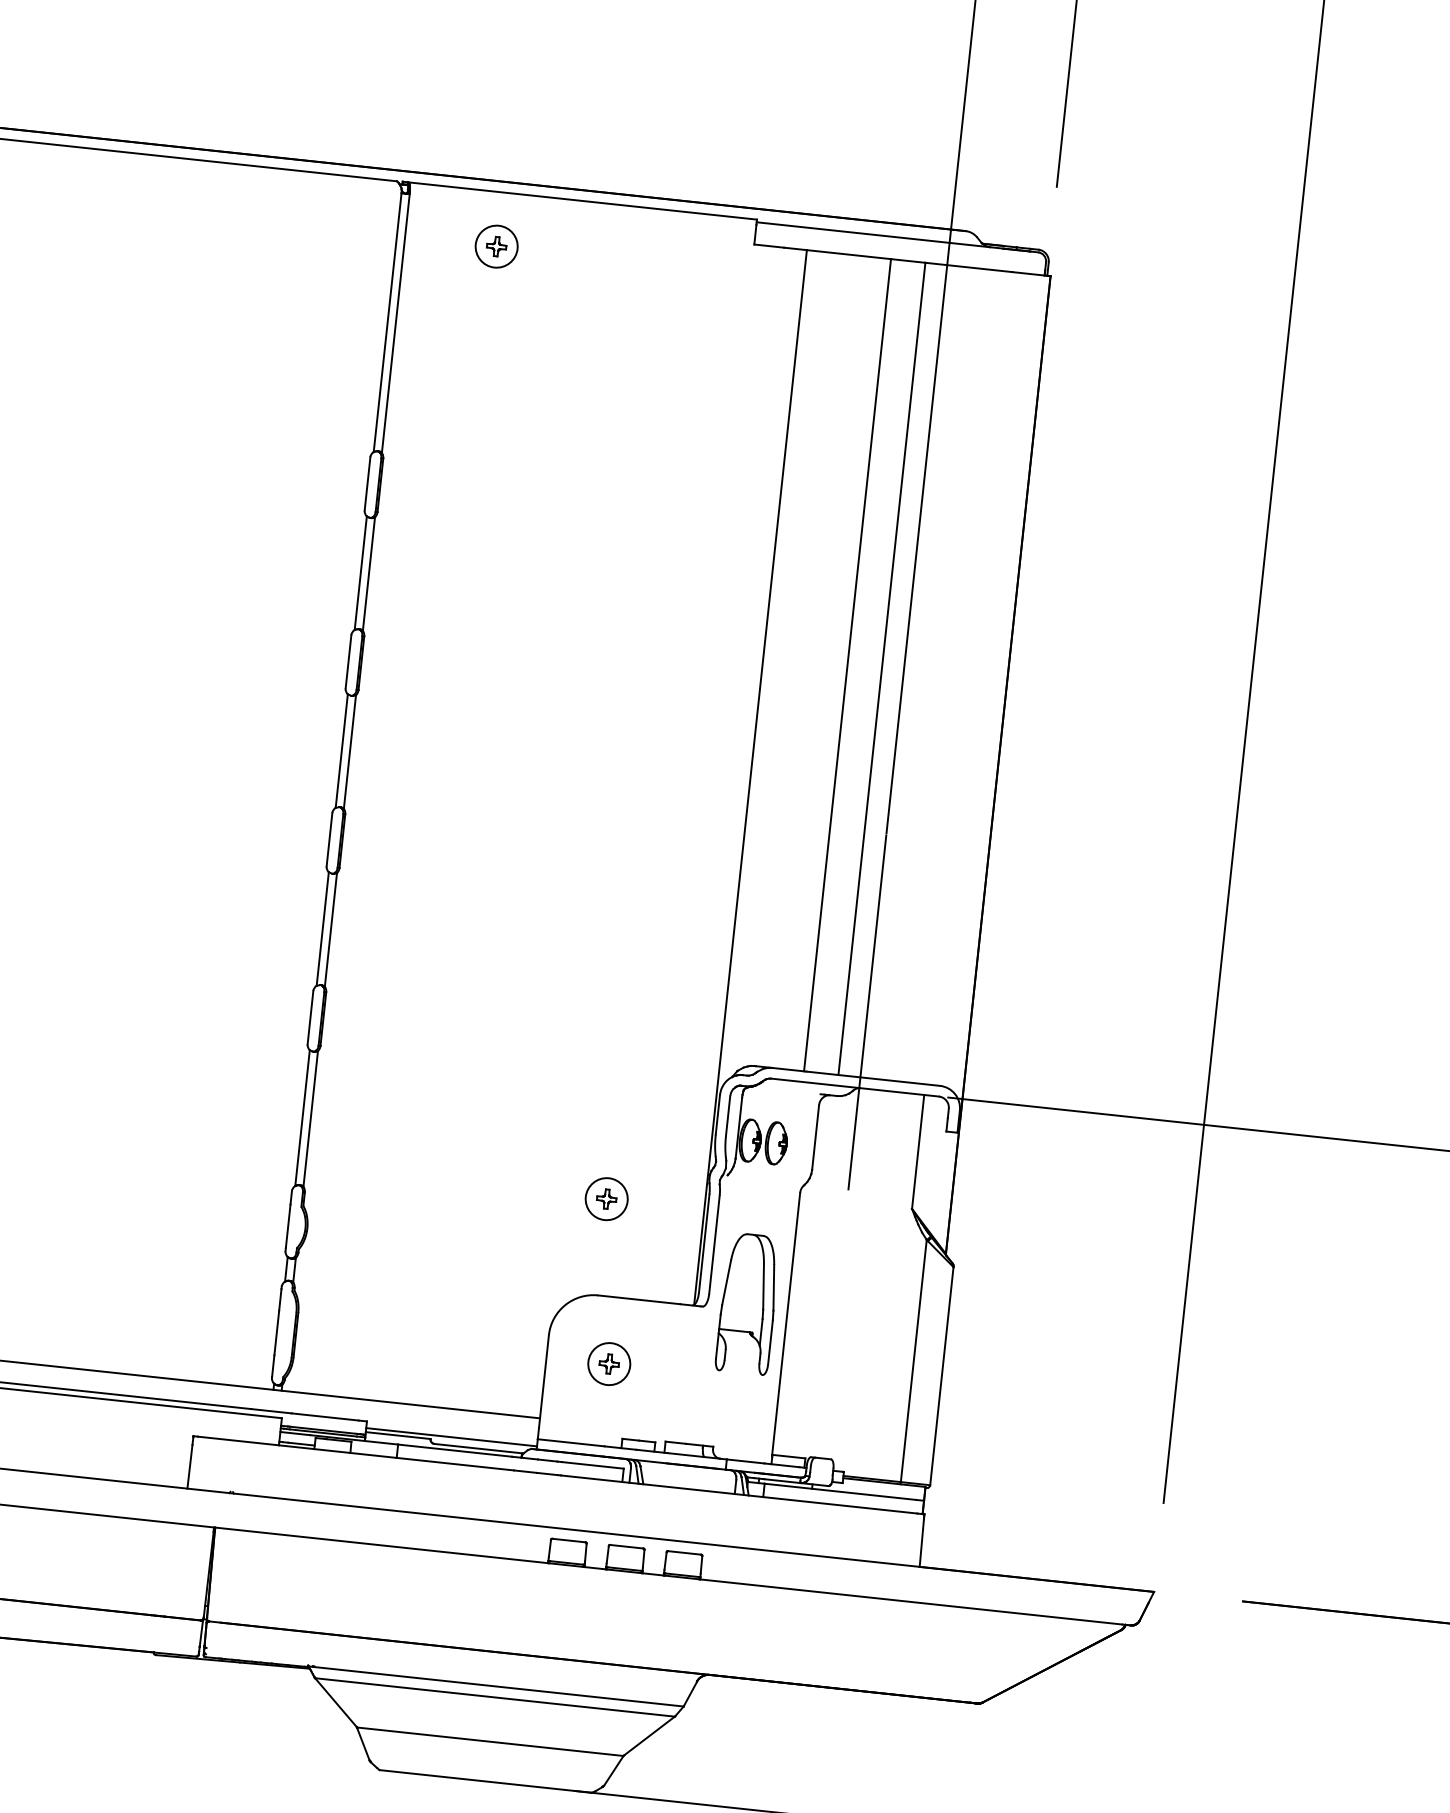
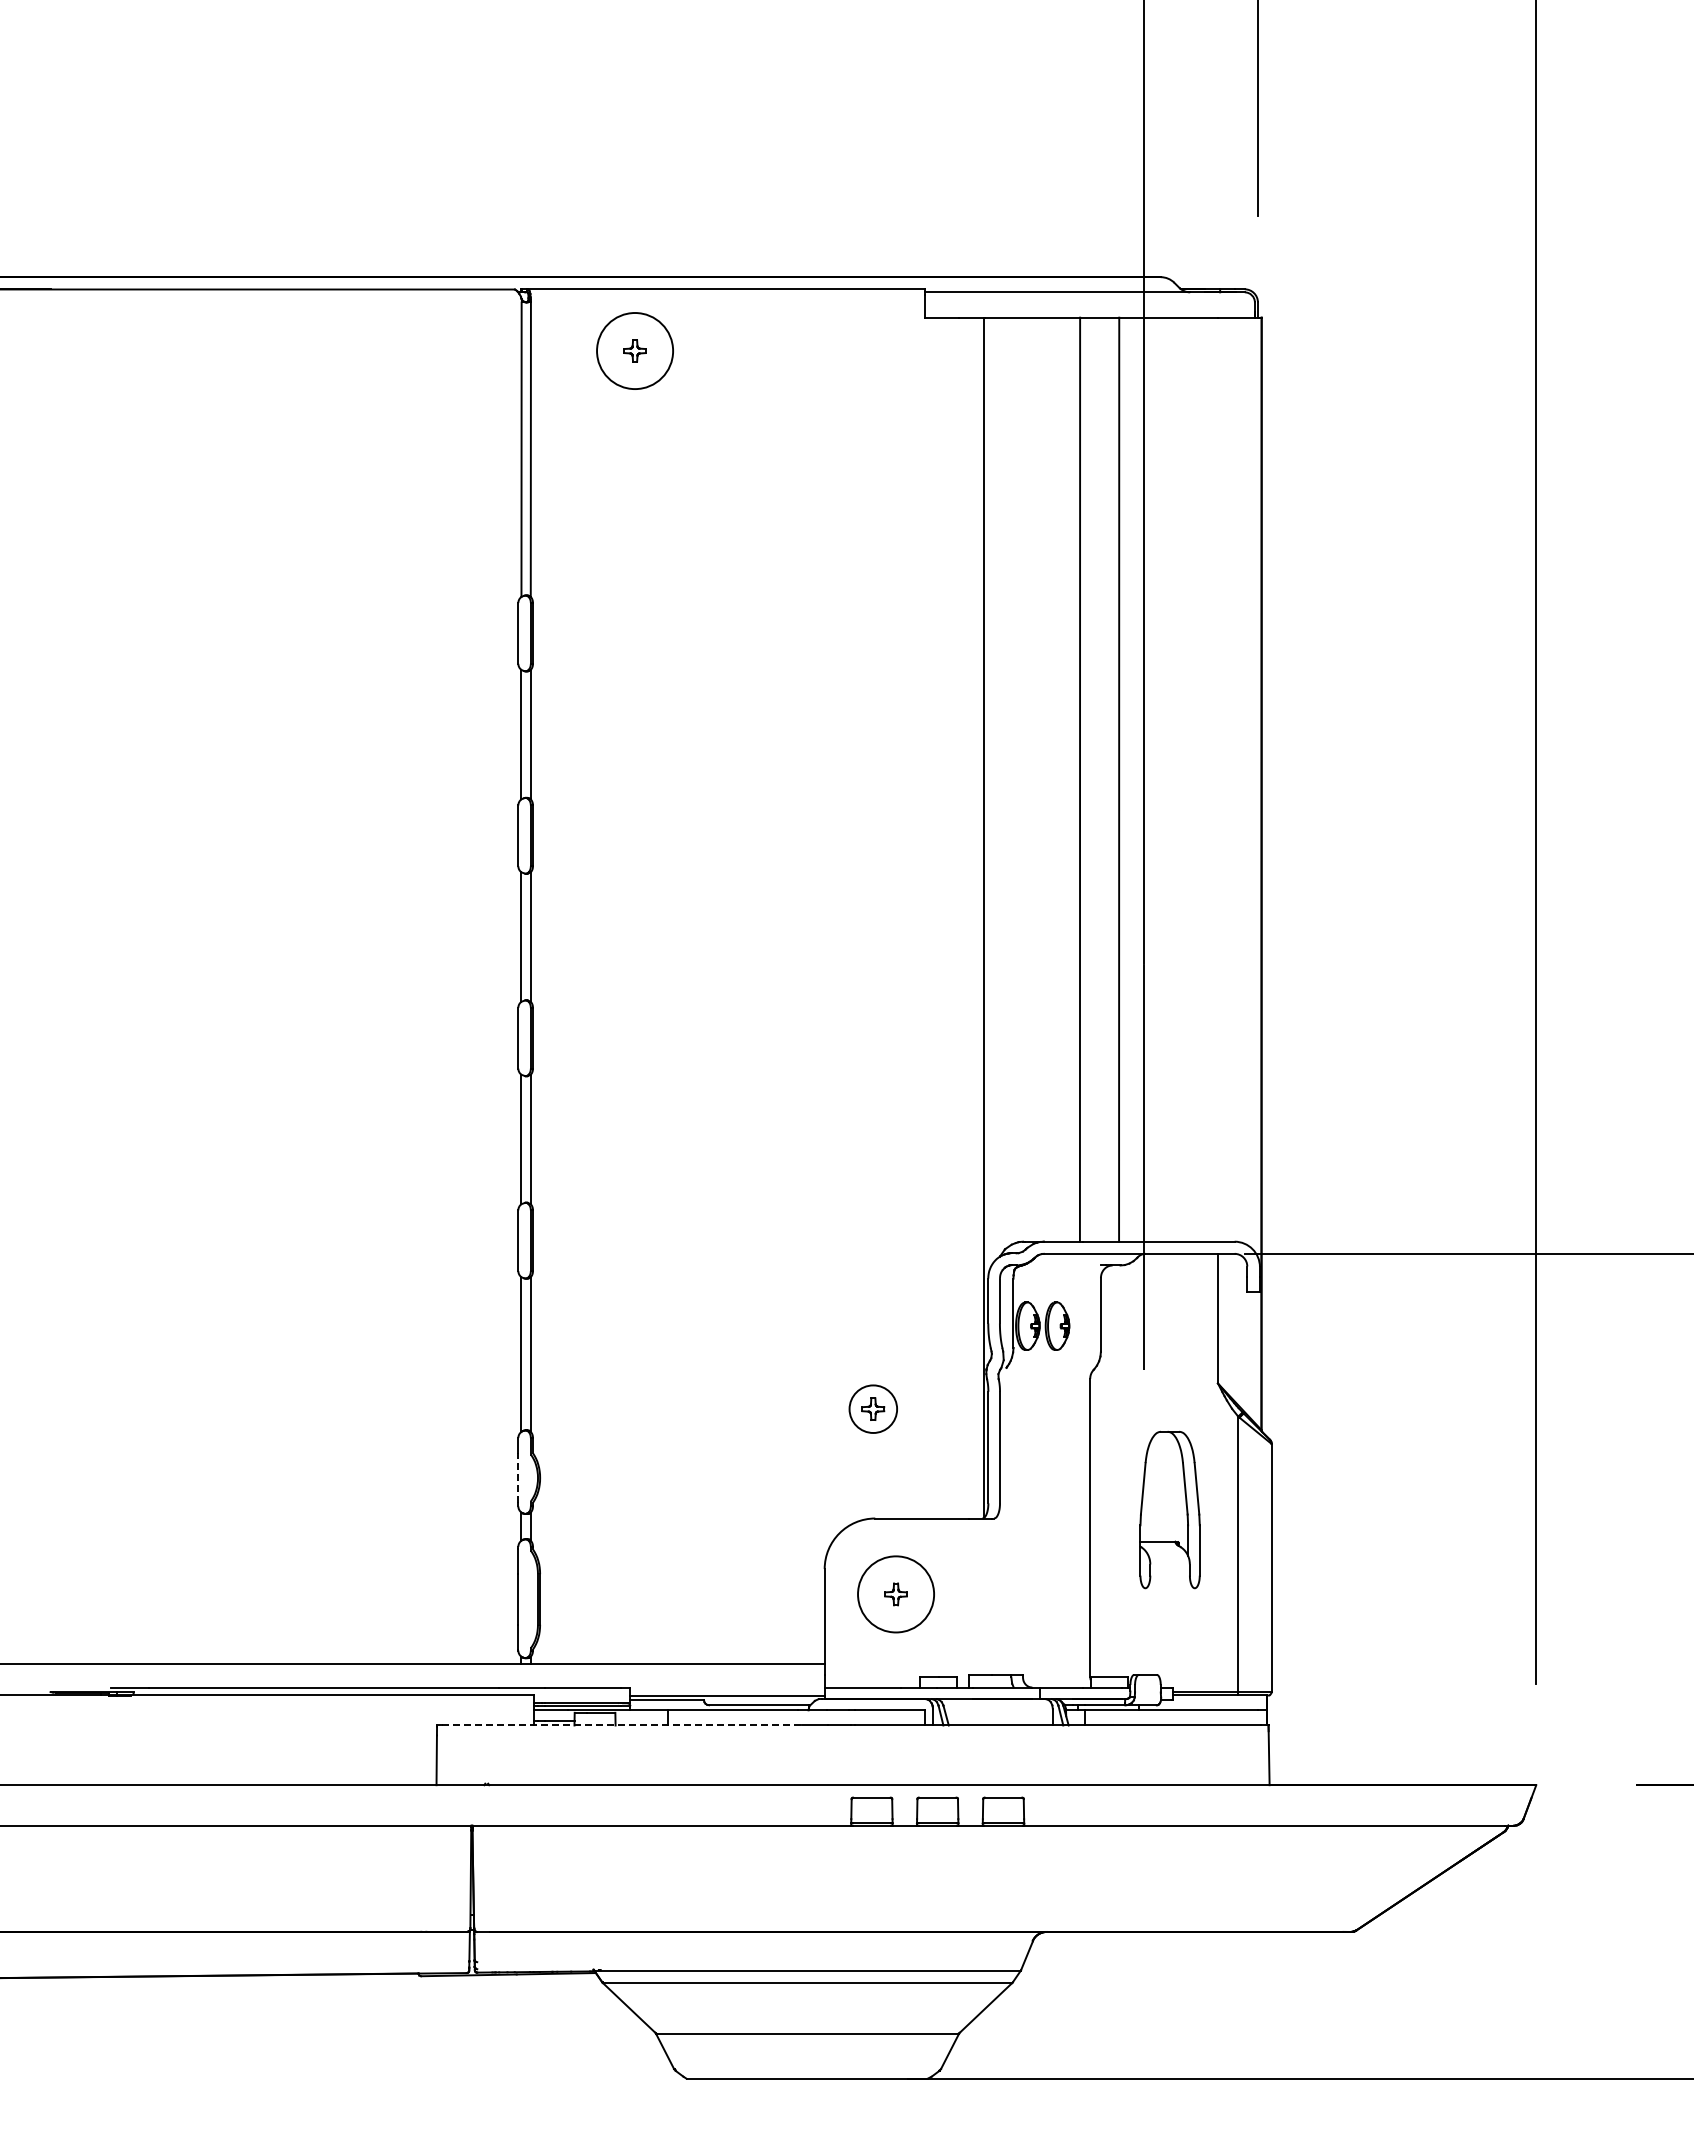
circle: (496, 246) -> (634, 350), size x1.6
line: (288, 1226) -> (518, 1478), solid -> dashed
part: (747, 1303) -> (1169, 1509), moved
circle: (608, 1364) -> (895, 1594), size x1.6
line: (355, 1453) -> (621, 1725), solid -> dashed

